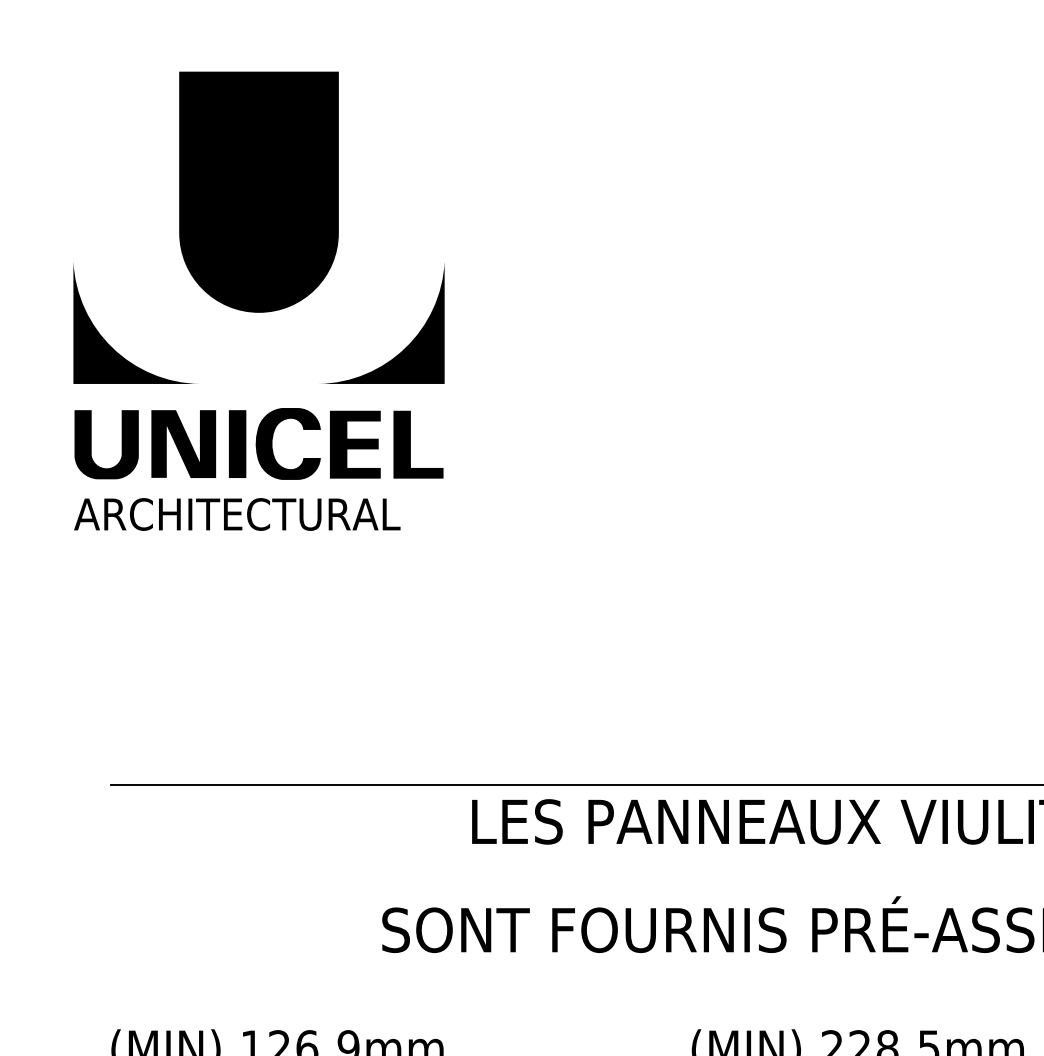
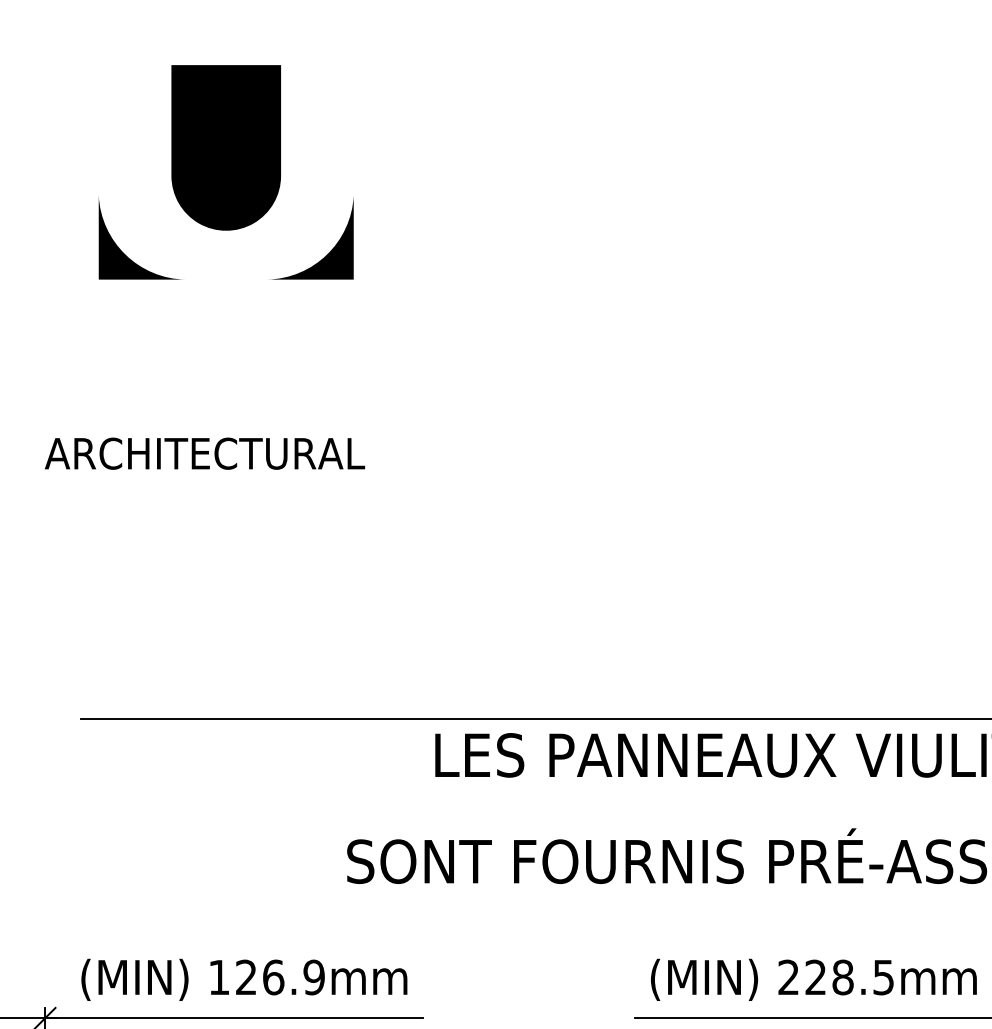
part: (258, 227) -> (225, 172), size x0.7
part: (258, 443) -> (225, 384), removed

